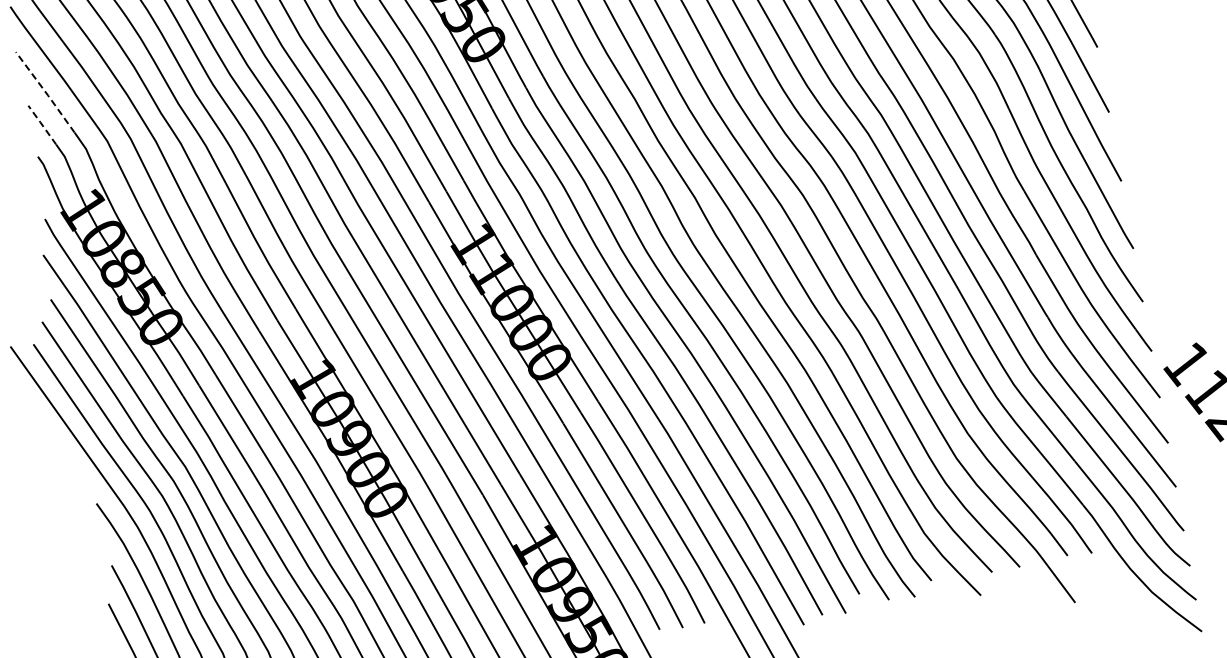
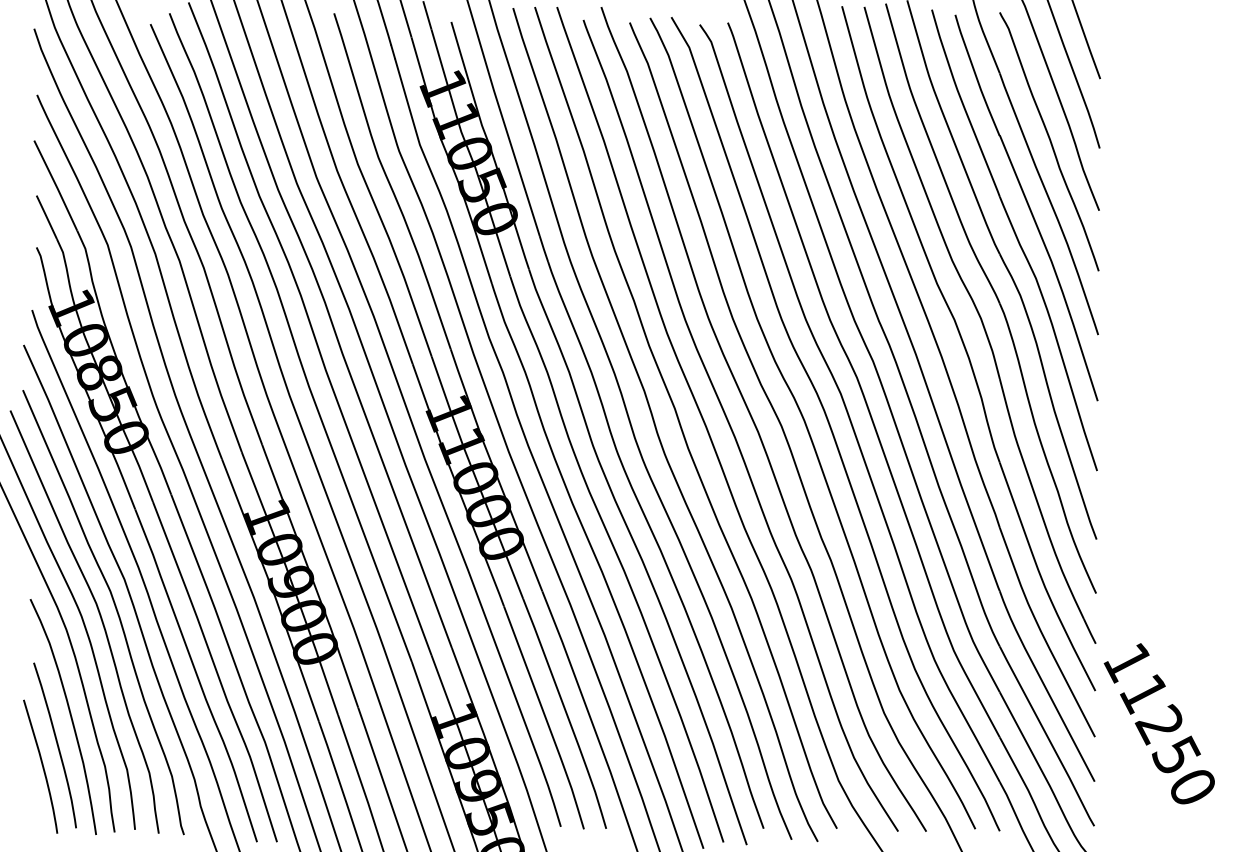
line: (46, 93) -> (56, 186), dashed -> solid
line: (41, 124) -> (46, 216), dashed -> solid

